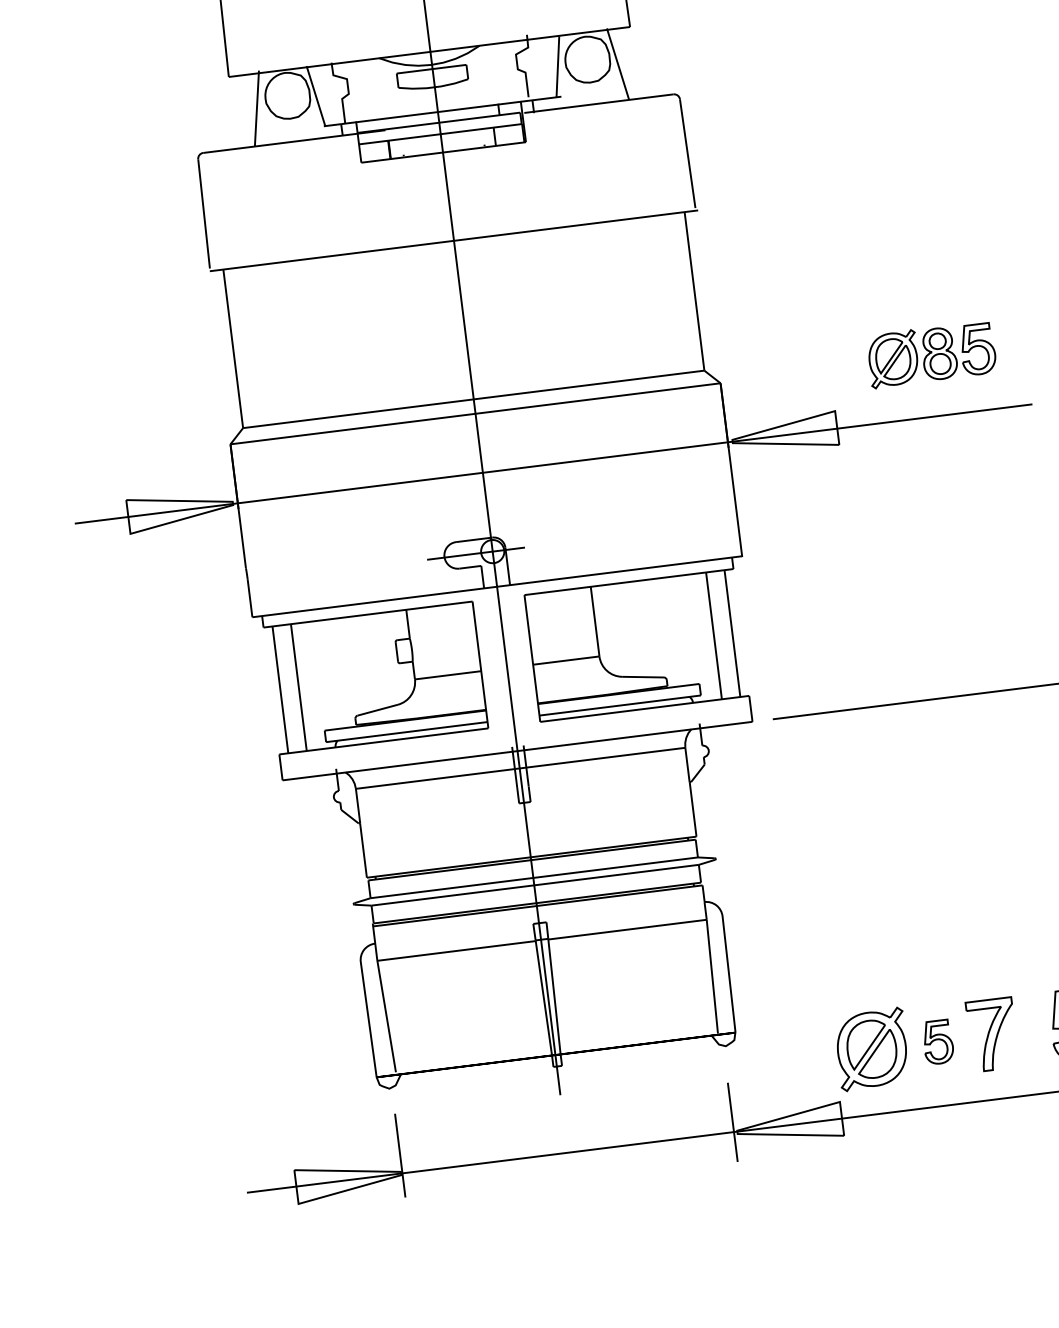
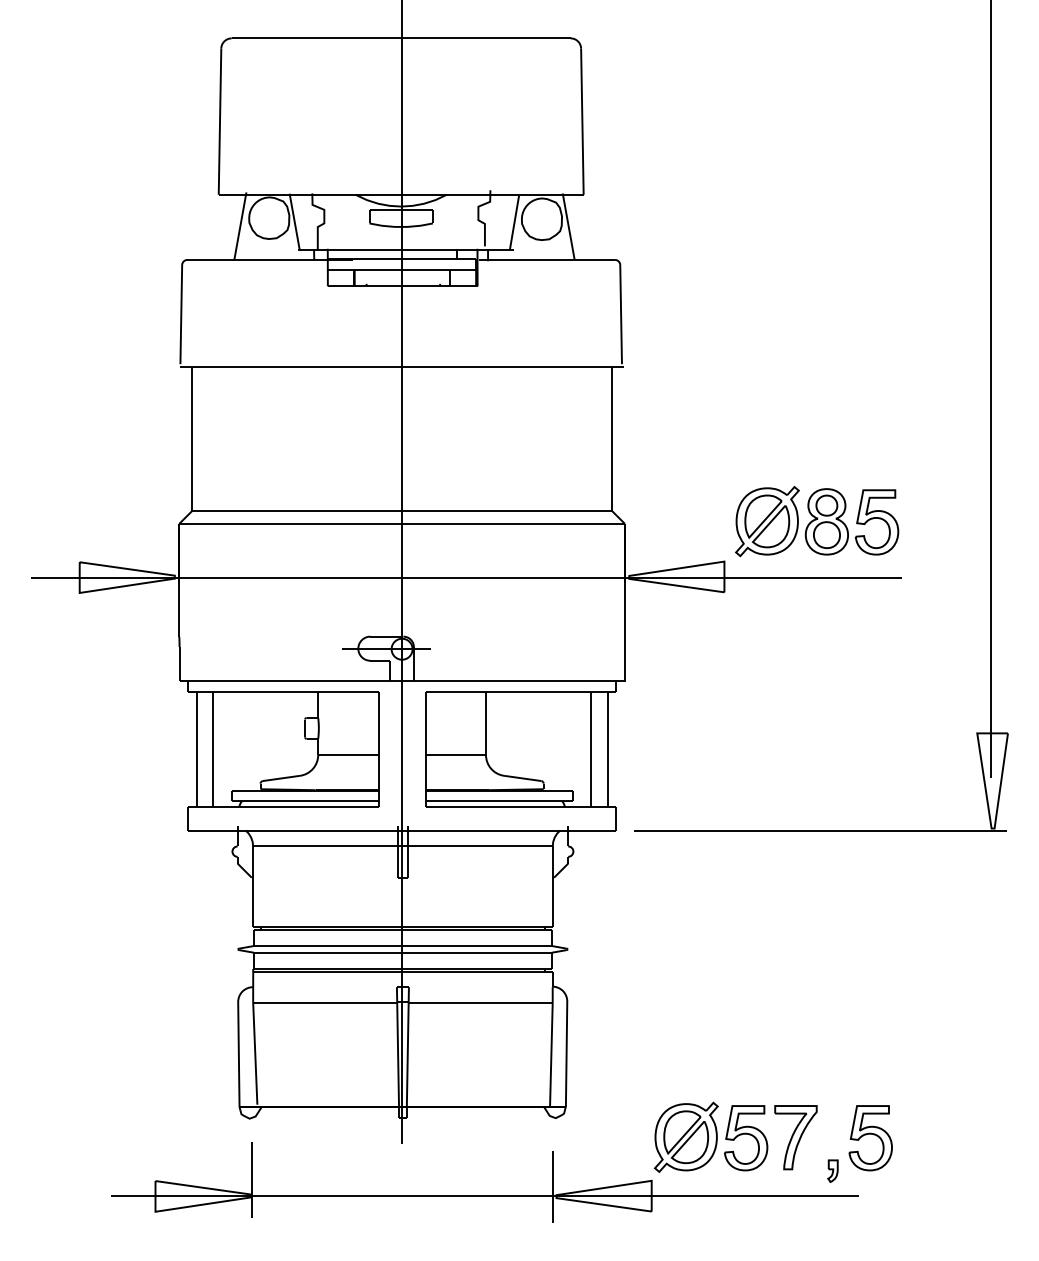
part: (931, 354) -> (817, 521), size x1.43
part: (938, 1042) -> (746, 1138), size x1.67
part: (1037, 1065) -> (832, 1170), added

